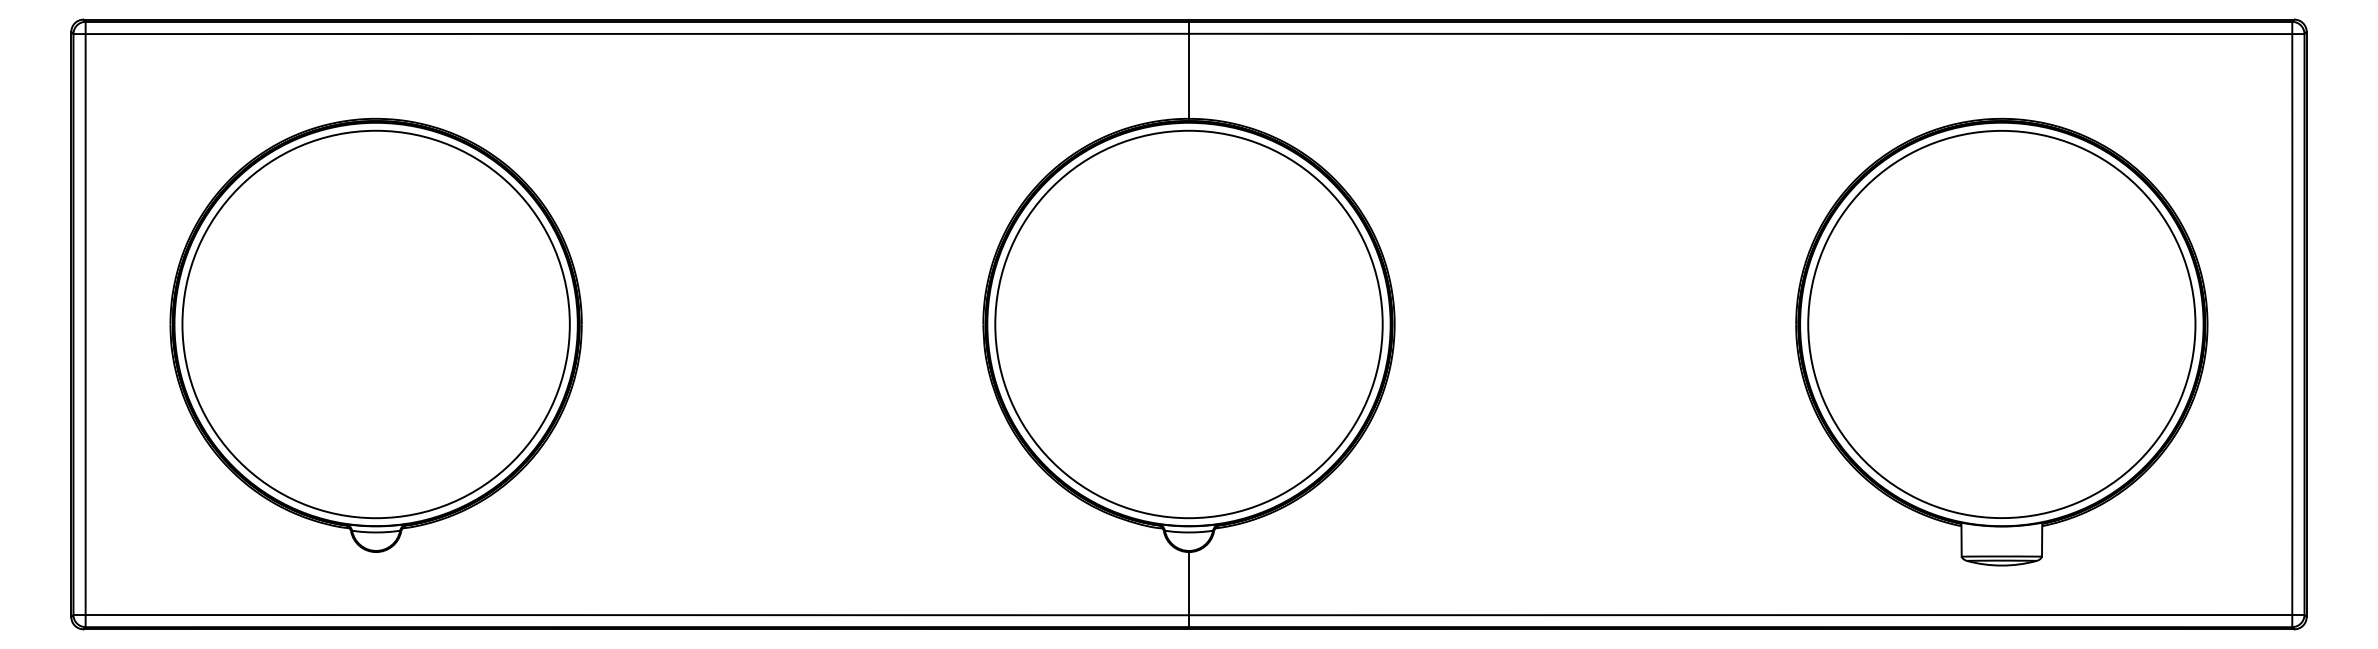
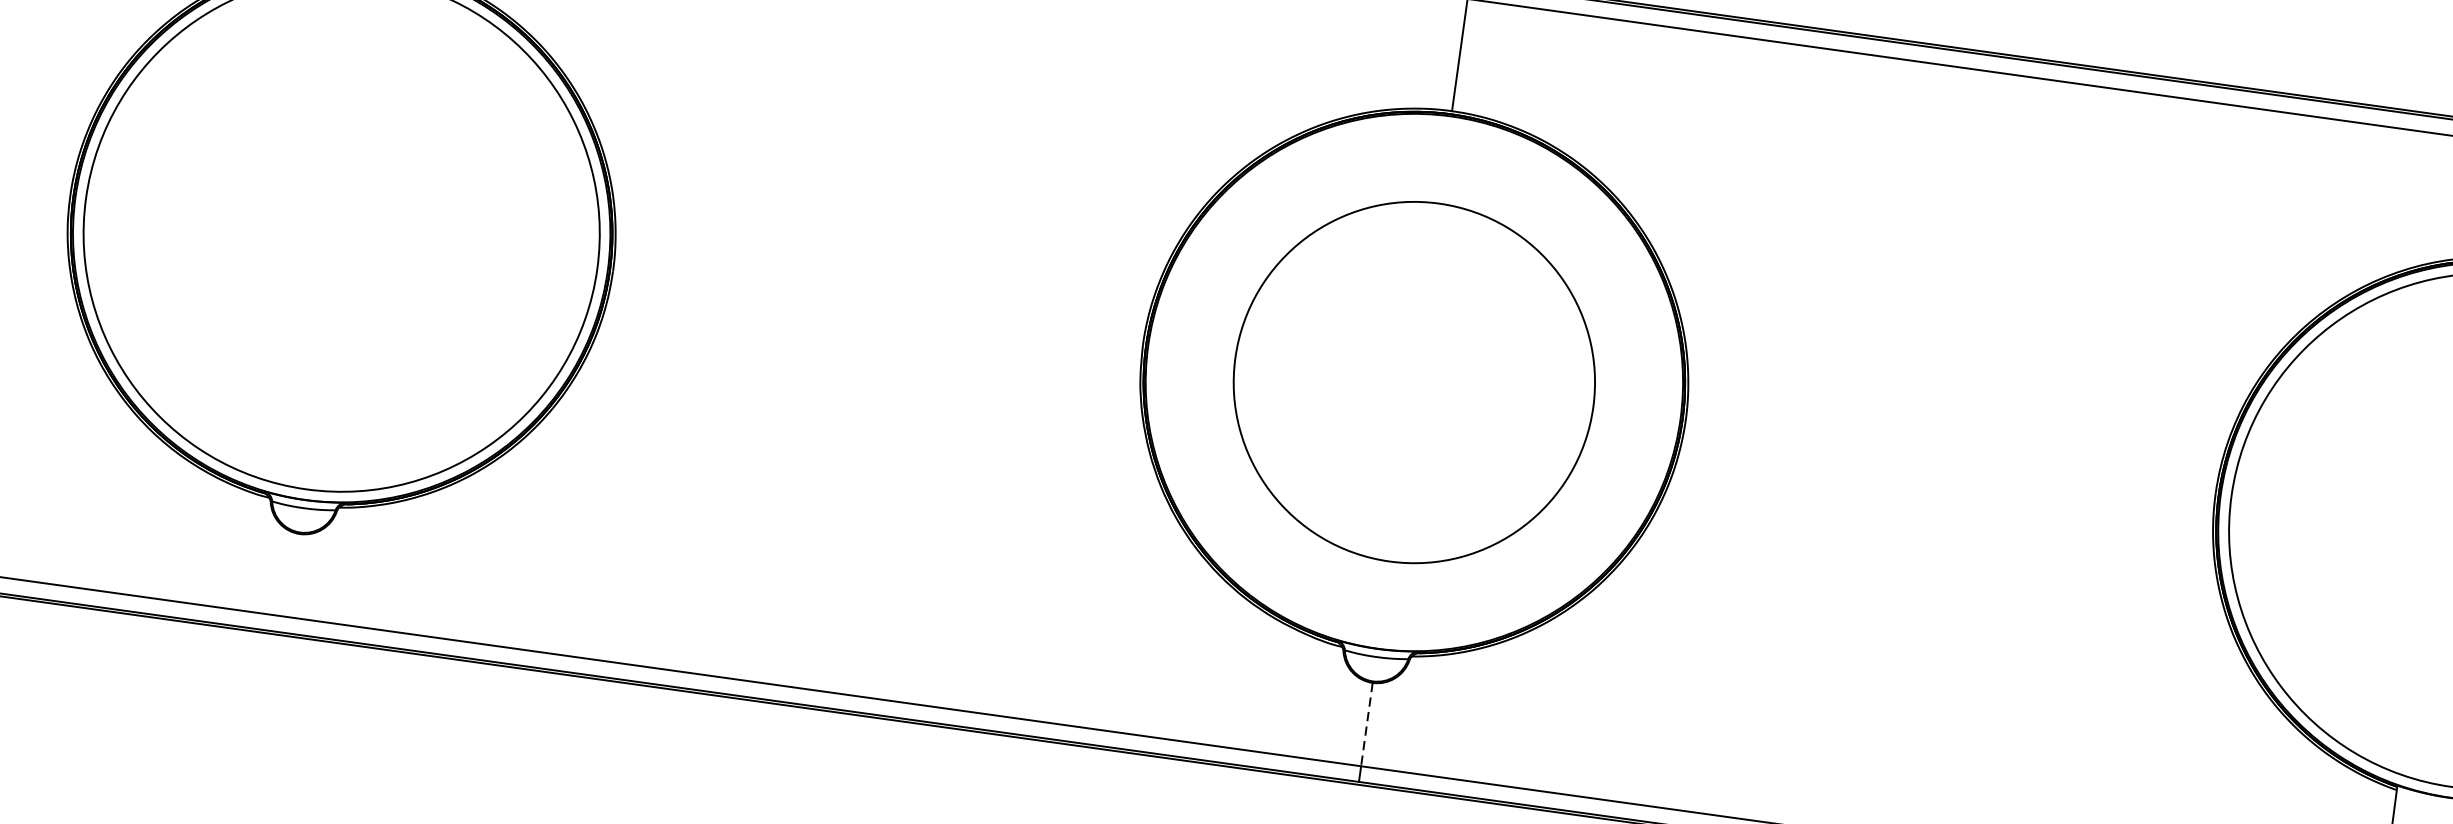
circle: (1188, 324) -> (1413, 382), size x0.7
line: (1189, 583) -> (1367, 724), solid -> dashed

